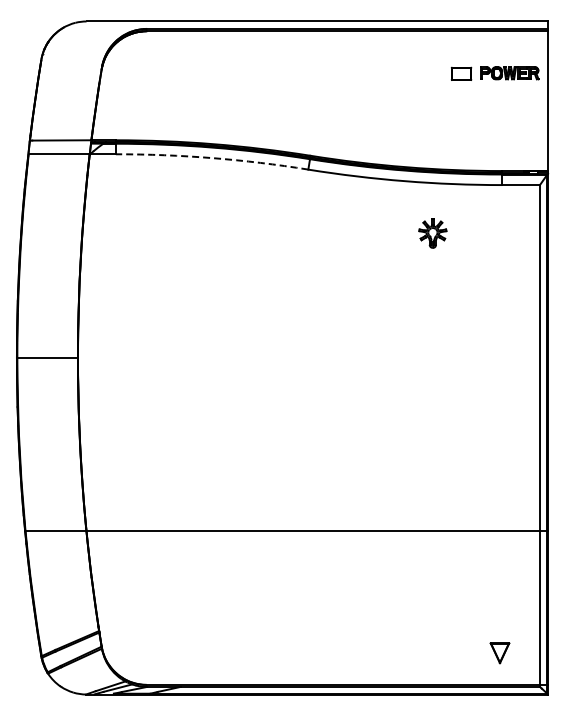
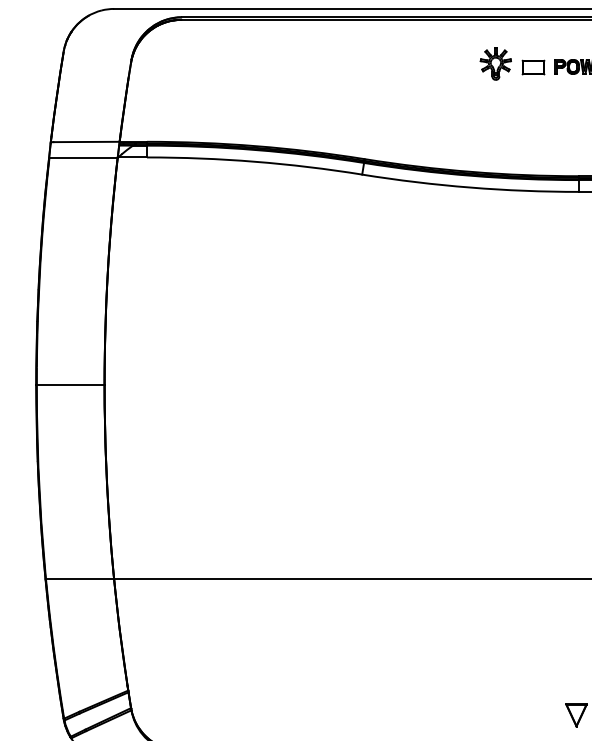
arc: (212, 158) -> (255, 162), dashed -> solid
part: (432, 233) -> (495, 63), moved

